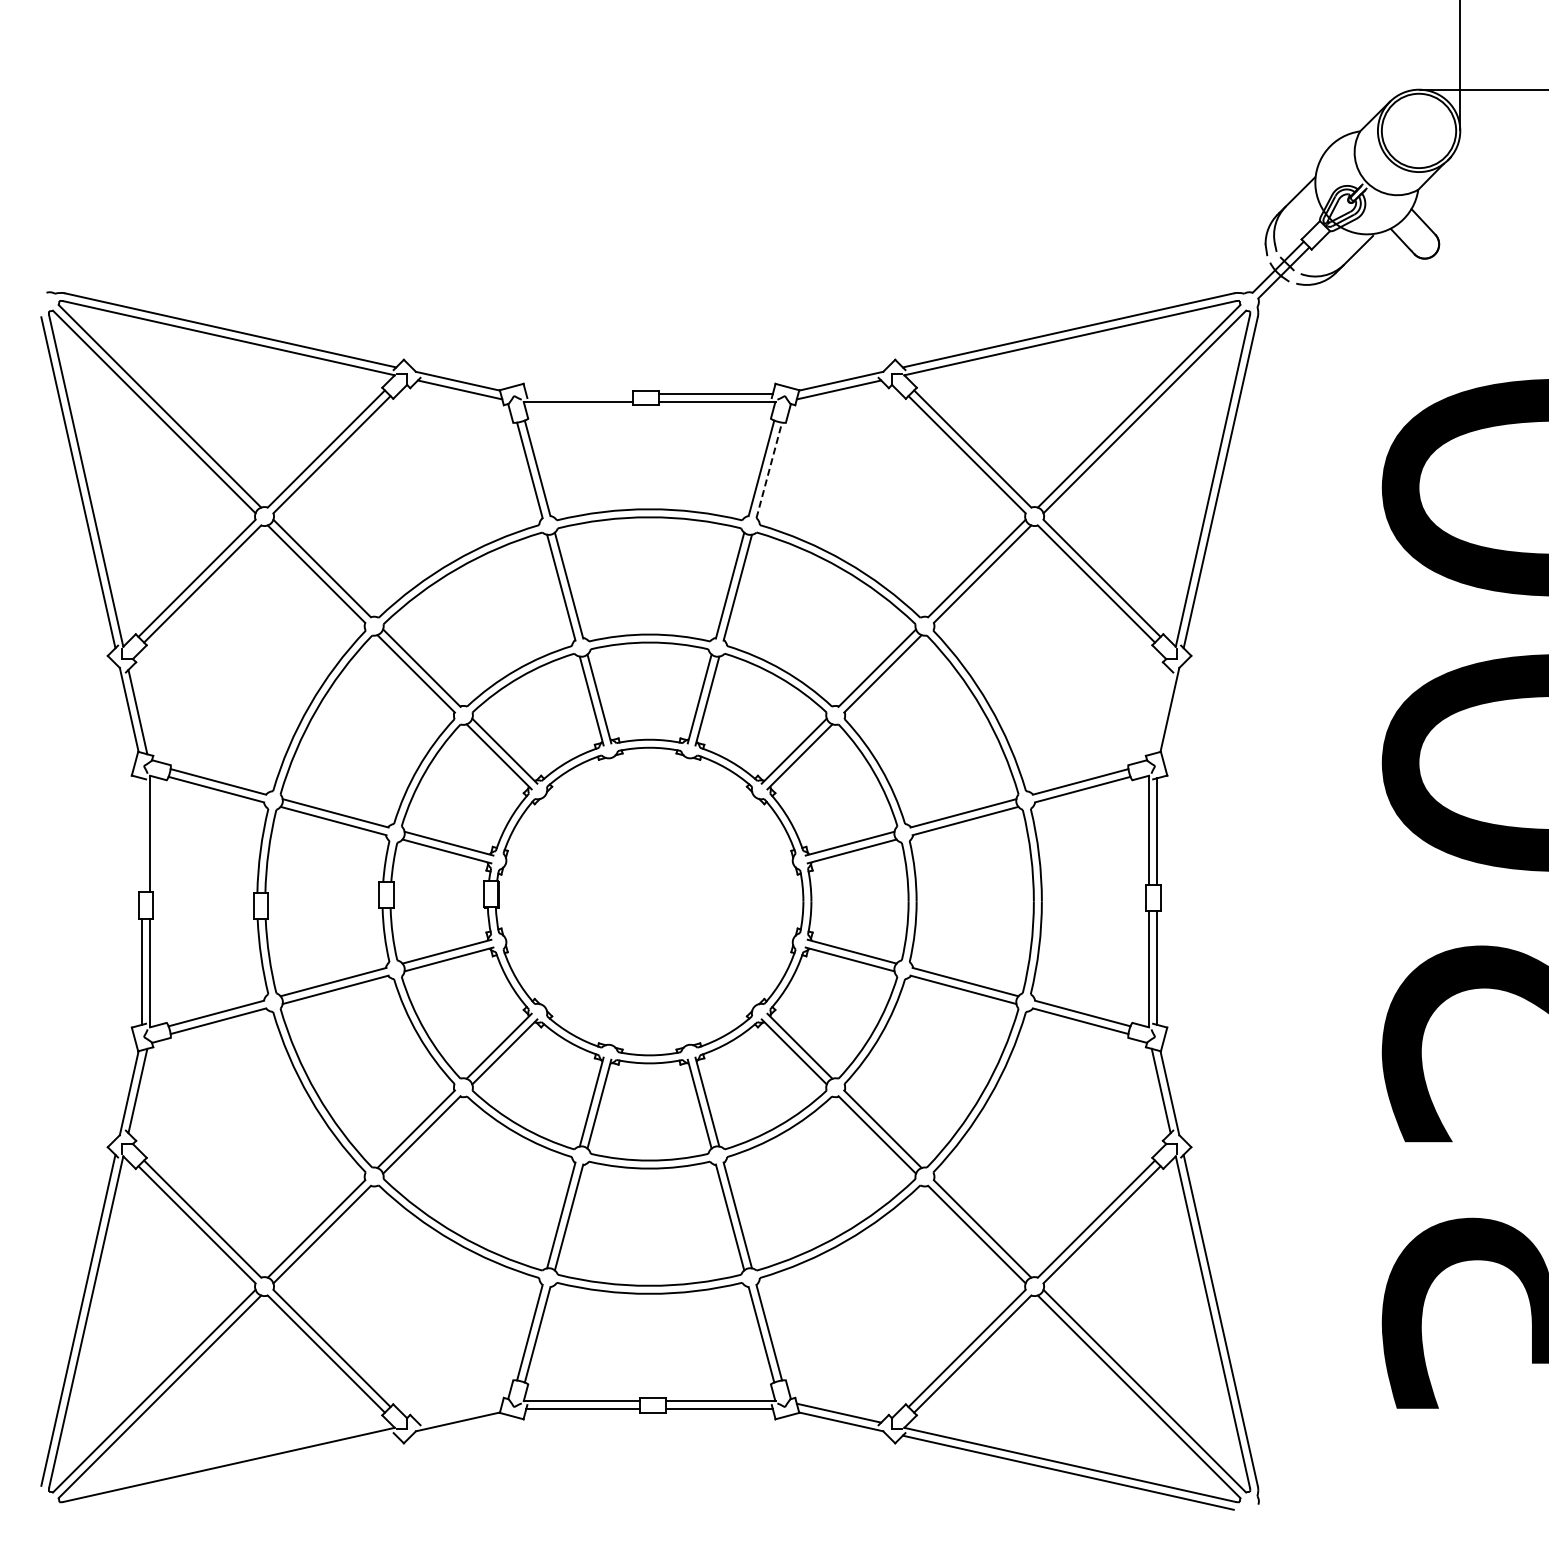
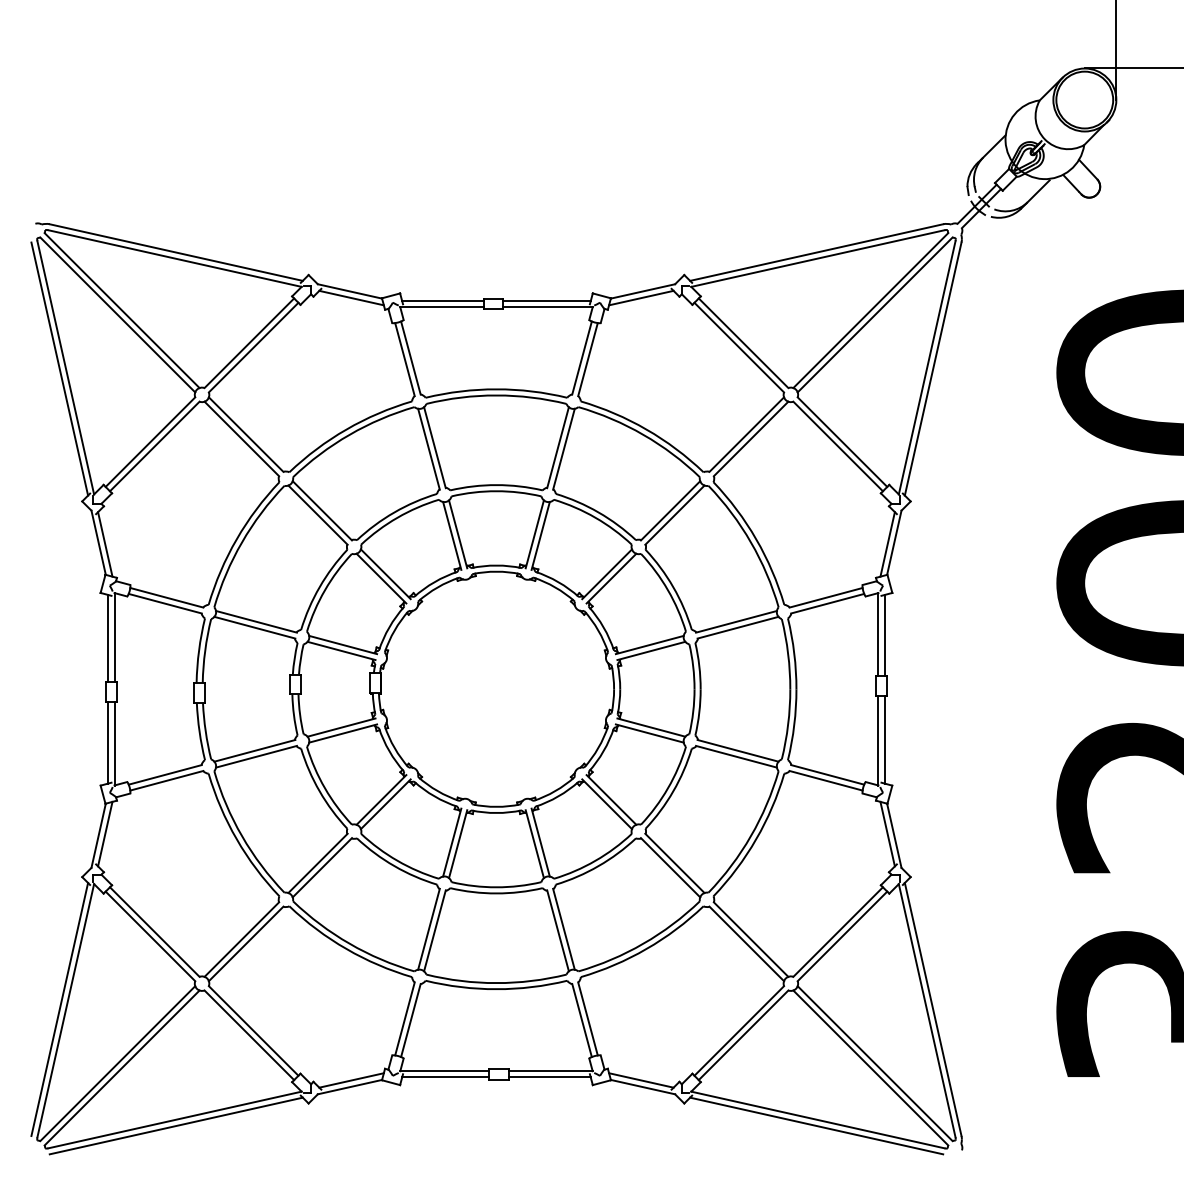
line: (579, 394) -> (442, 301), added
line: (769, 469) -> (588, 358), dashed -> solid
line: (1160, 711) -> (887, 543), added
line: (142, 835) -> (108, 638), added
line: (459, 1412) -> (351, 1079), added
line: (230, 1472) -> (176, 1125), added

